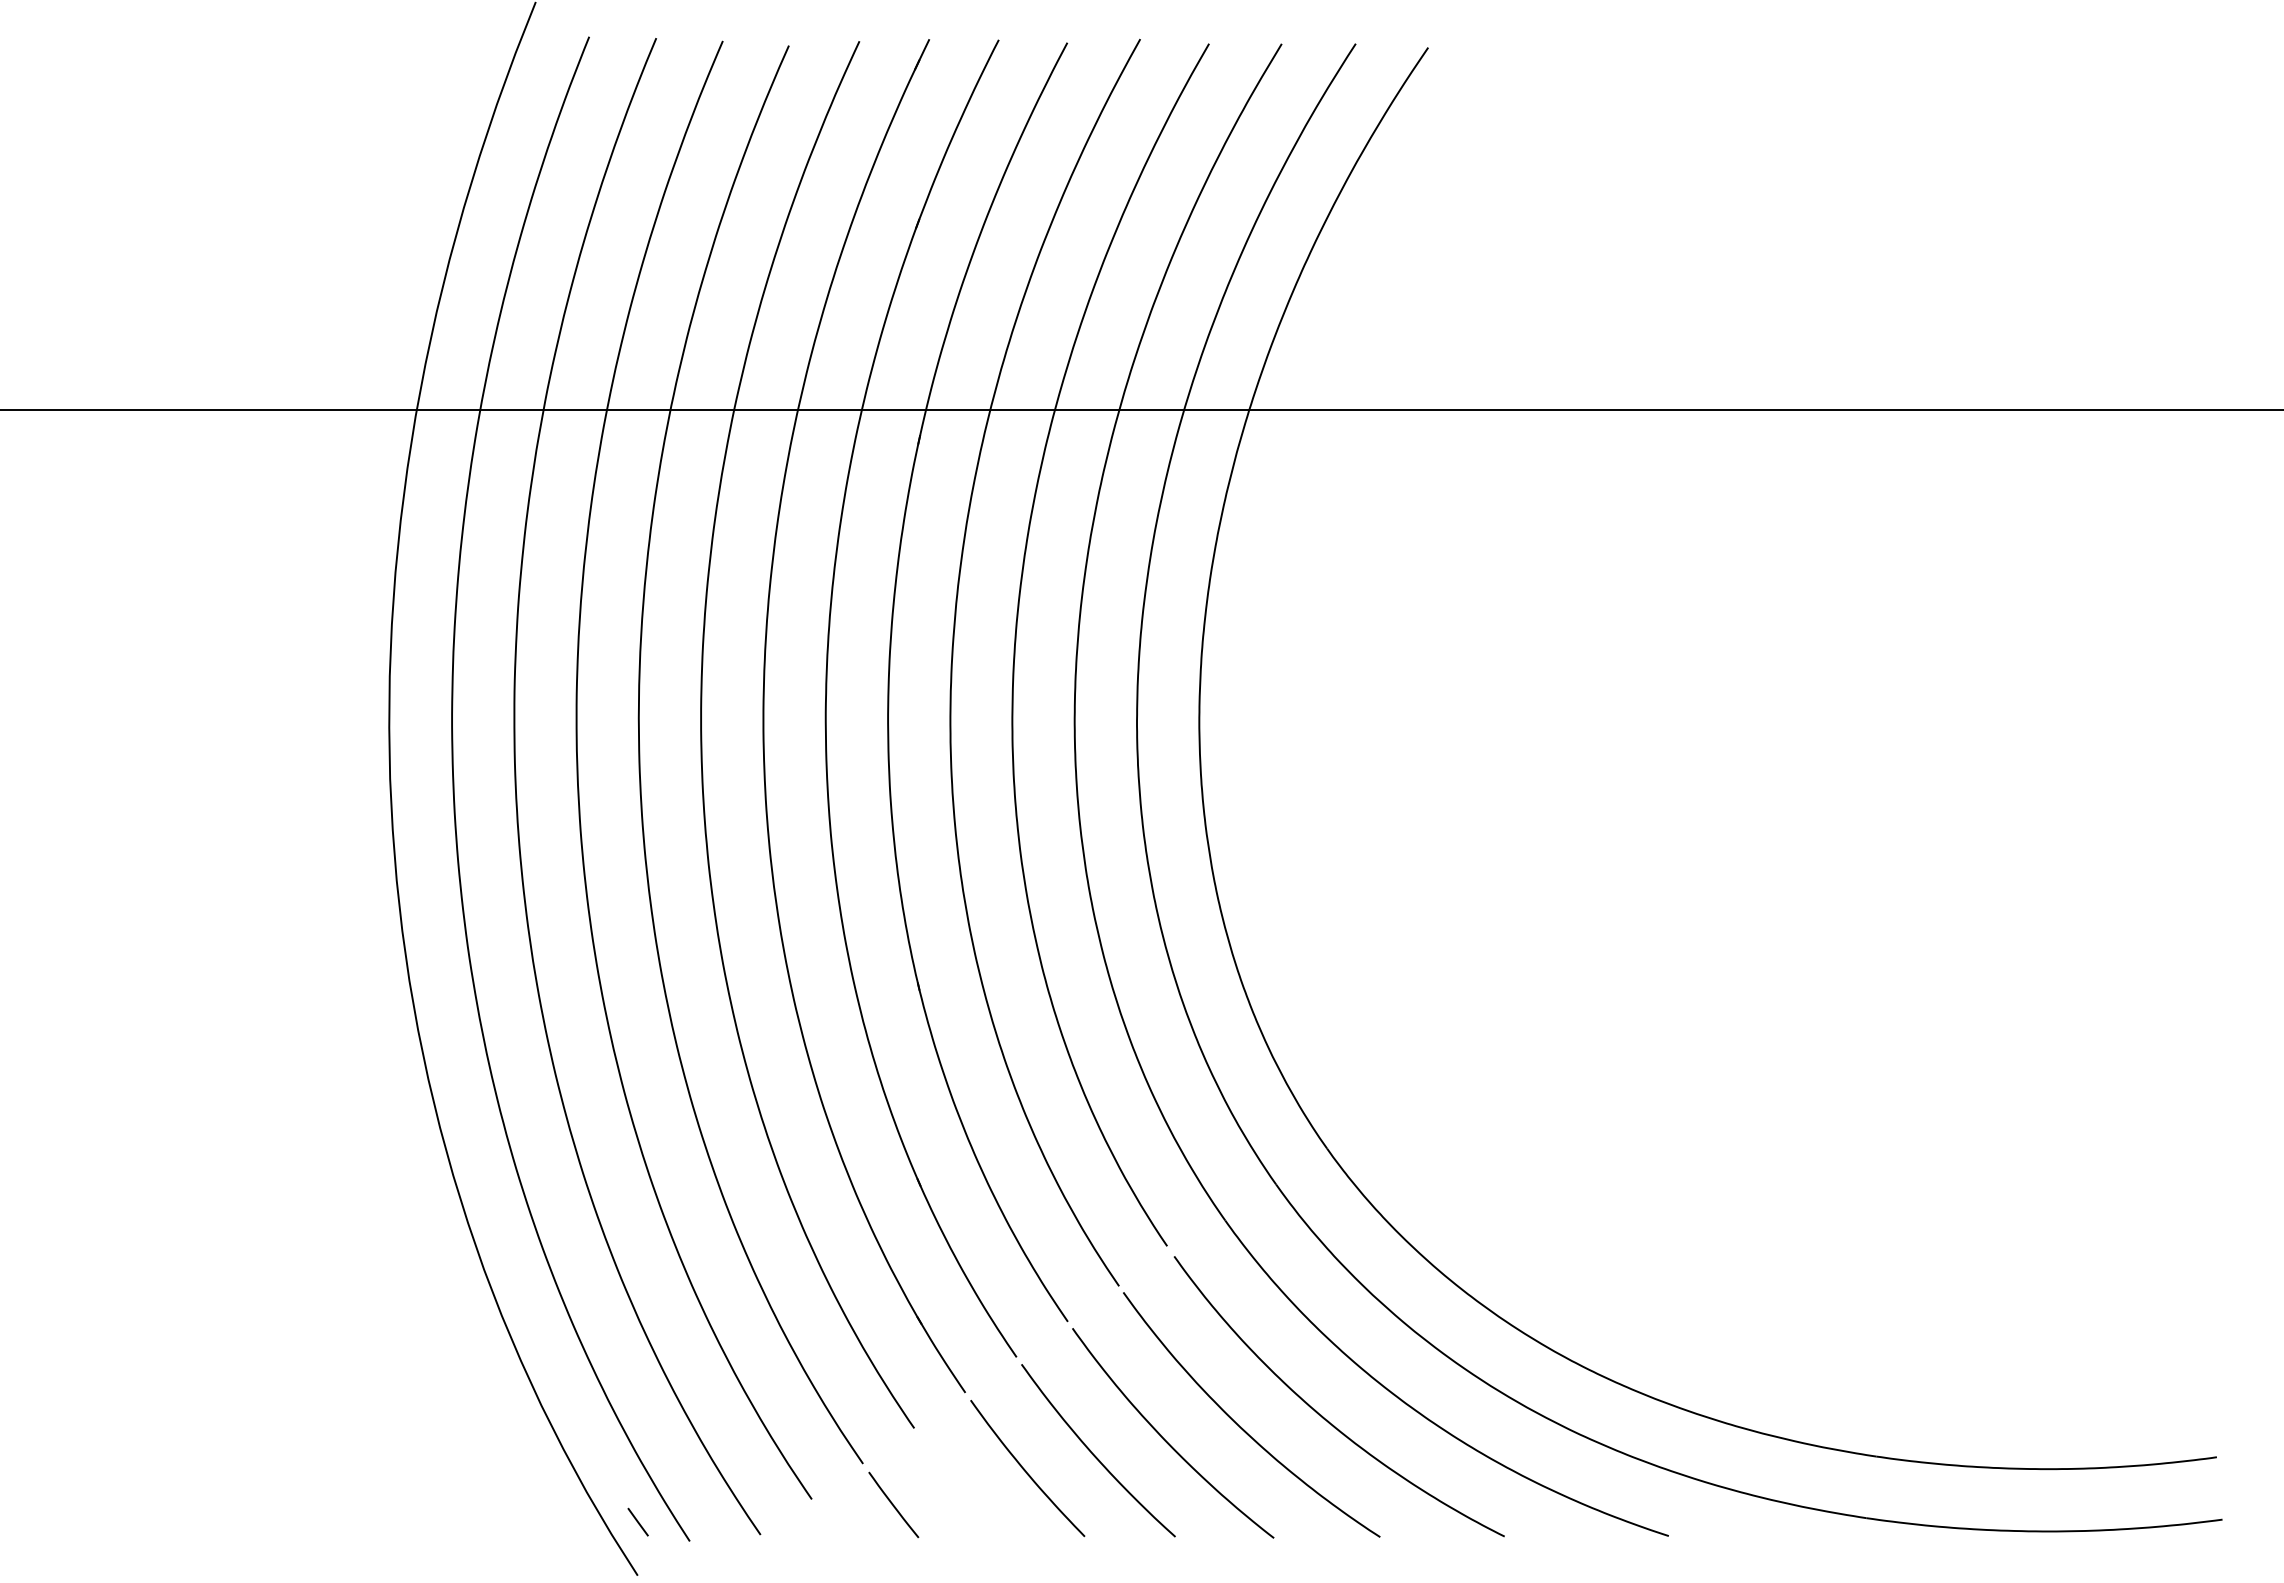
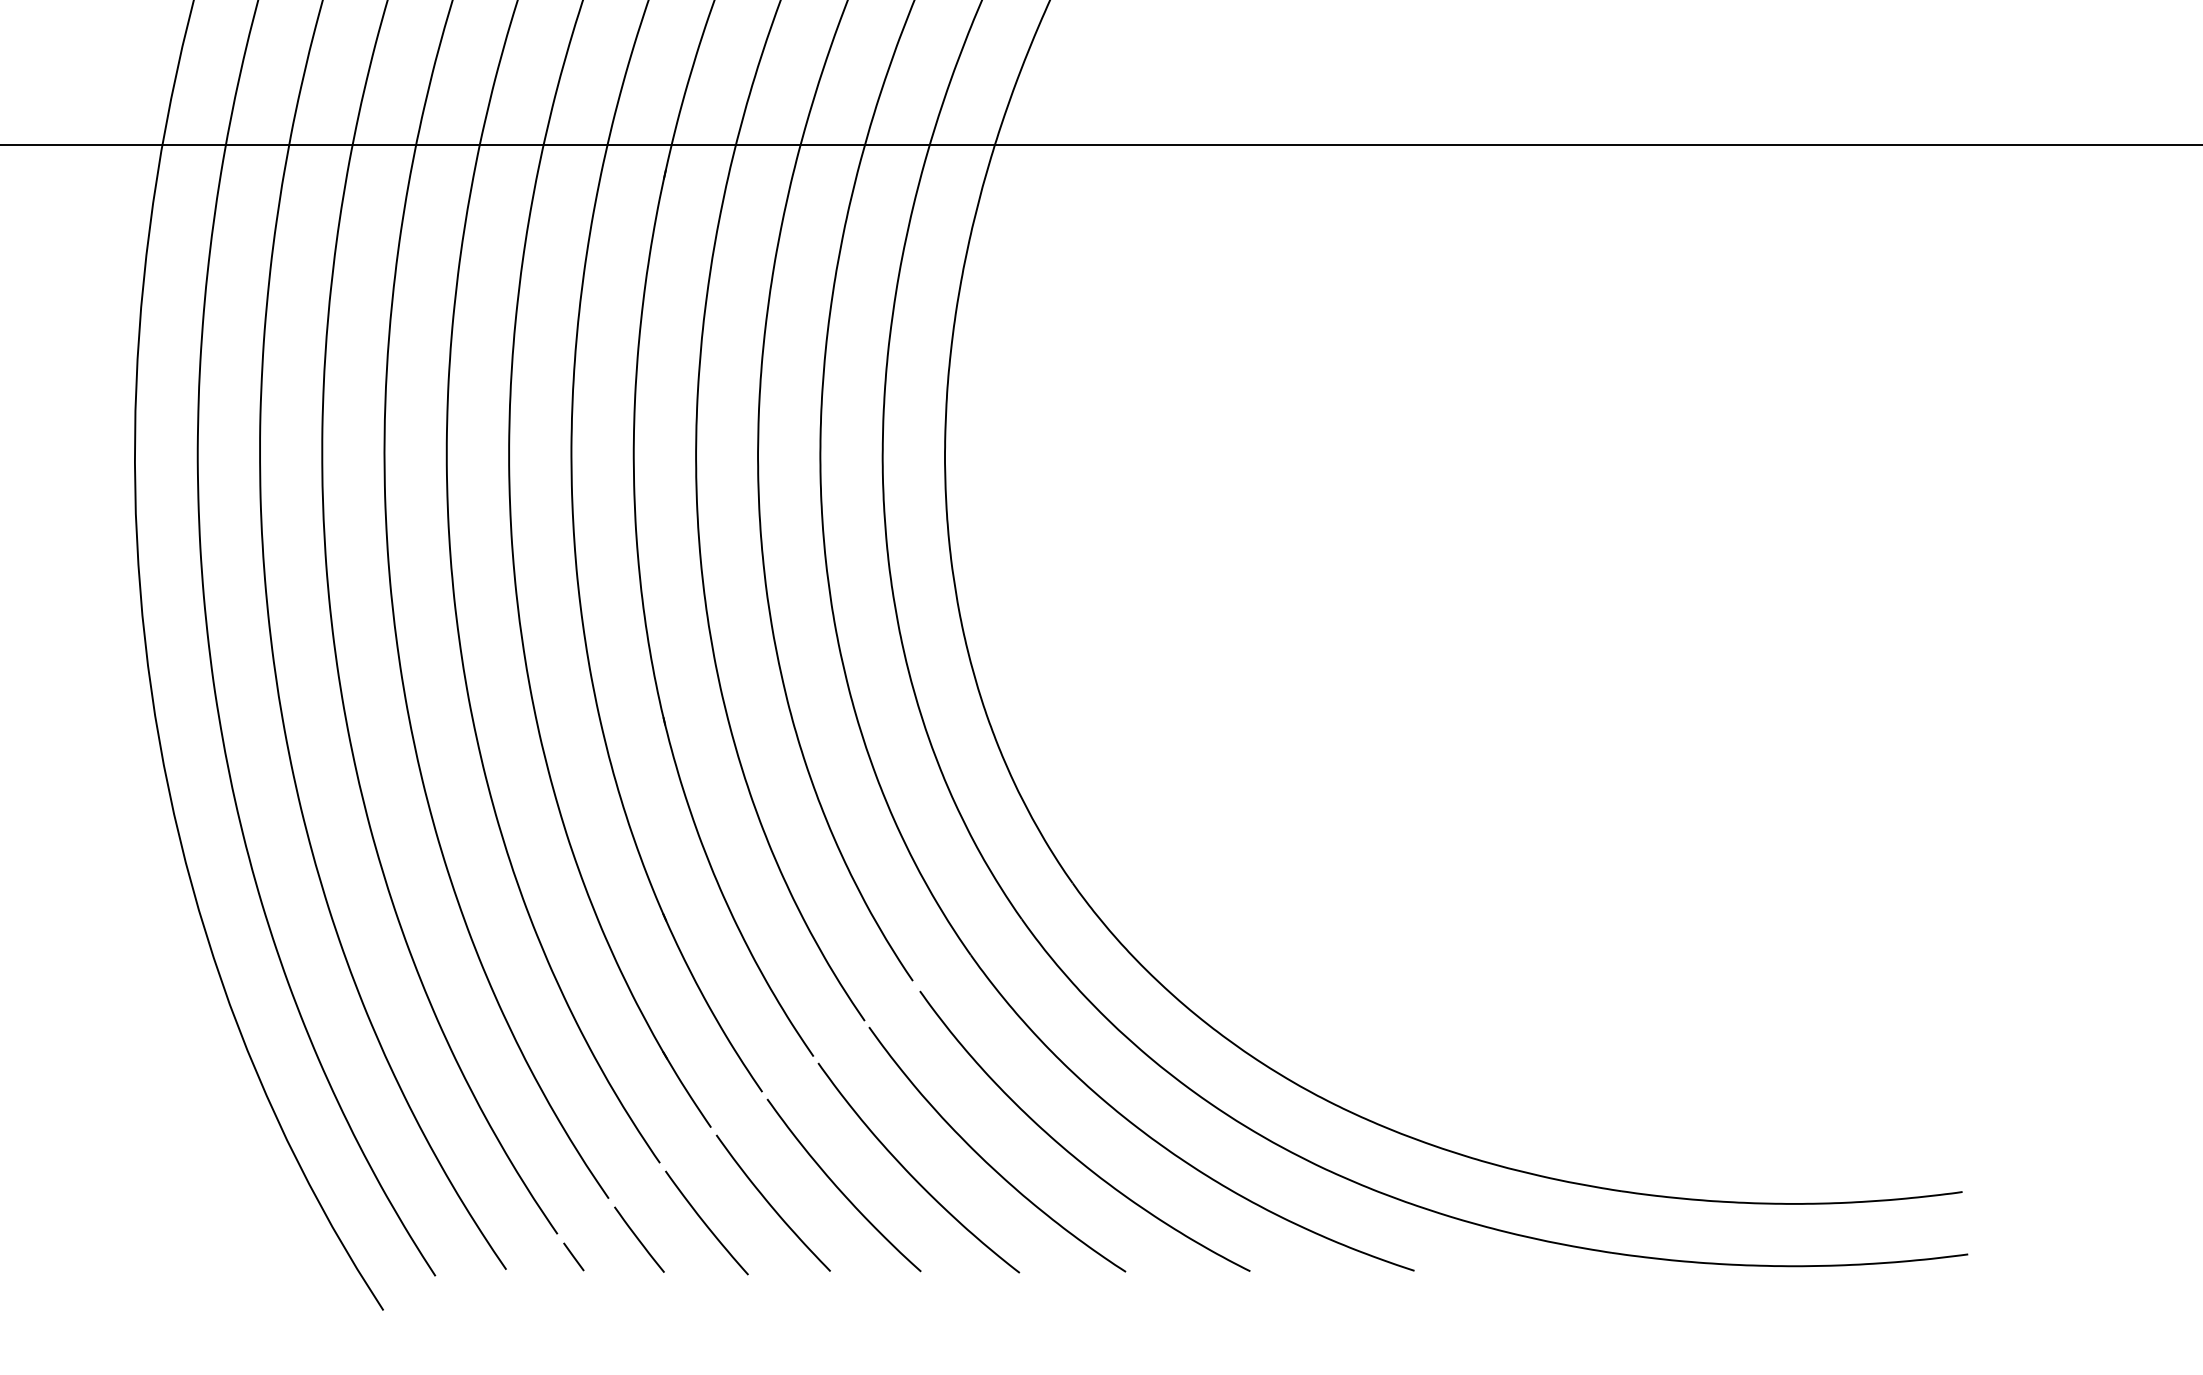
curve: (960, 1488) -> (706, 1223), added
line: (637, 1521) -> (573, 1256), moved

